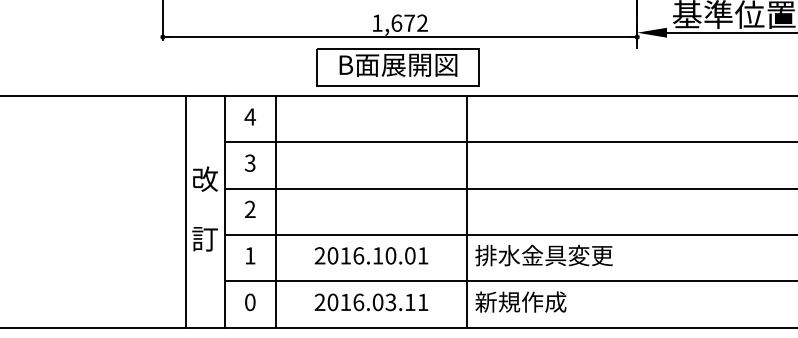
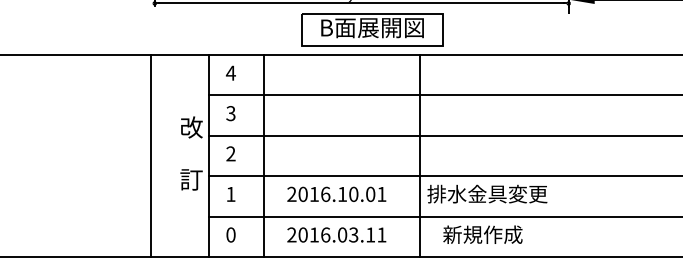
part: (397, 67) -> (371, 30), moved
line: (185, 211) -> (150, 155), moved
line: (276, 211) -> (264, 155), moved
text: (520, 301) -> (482, 234), moved

